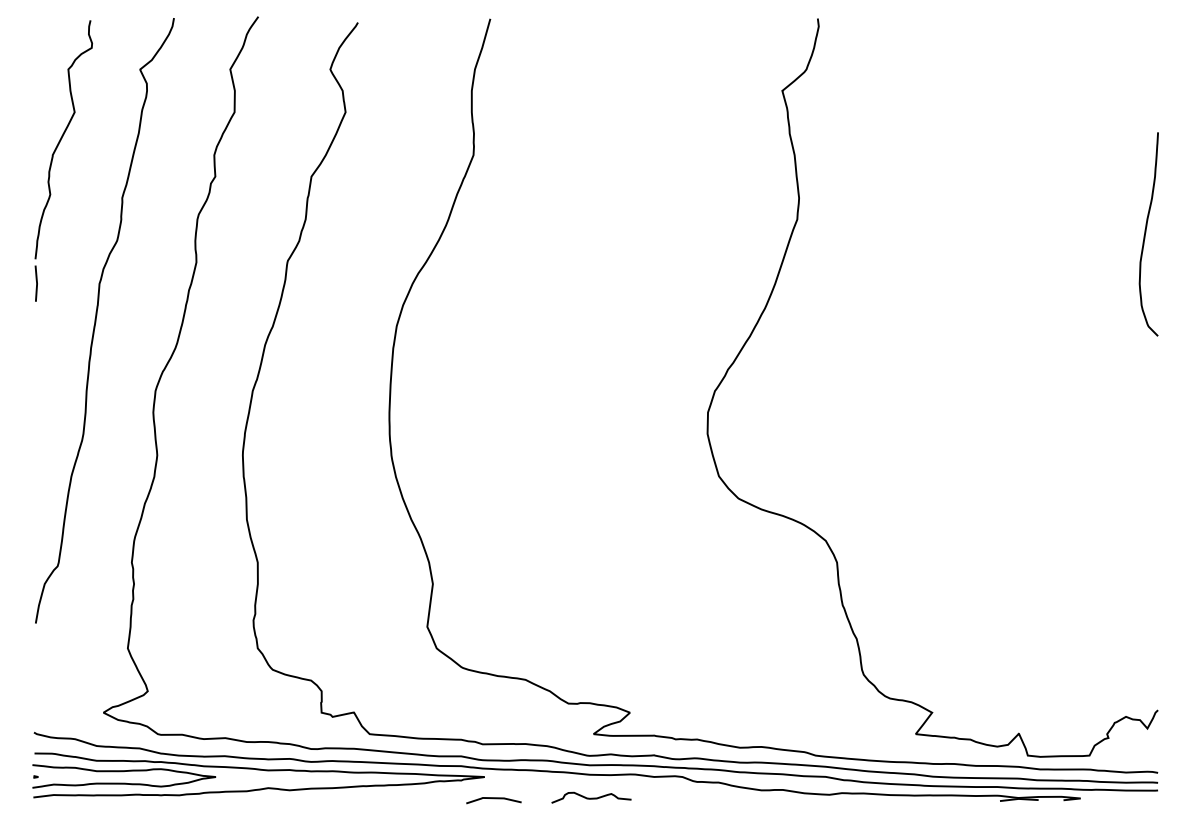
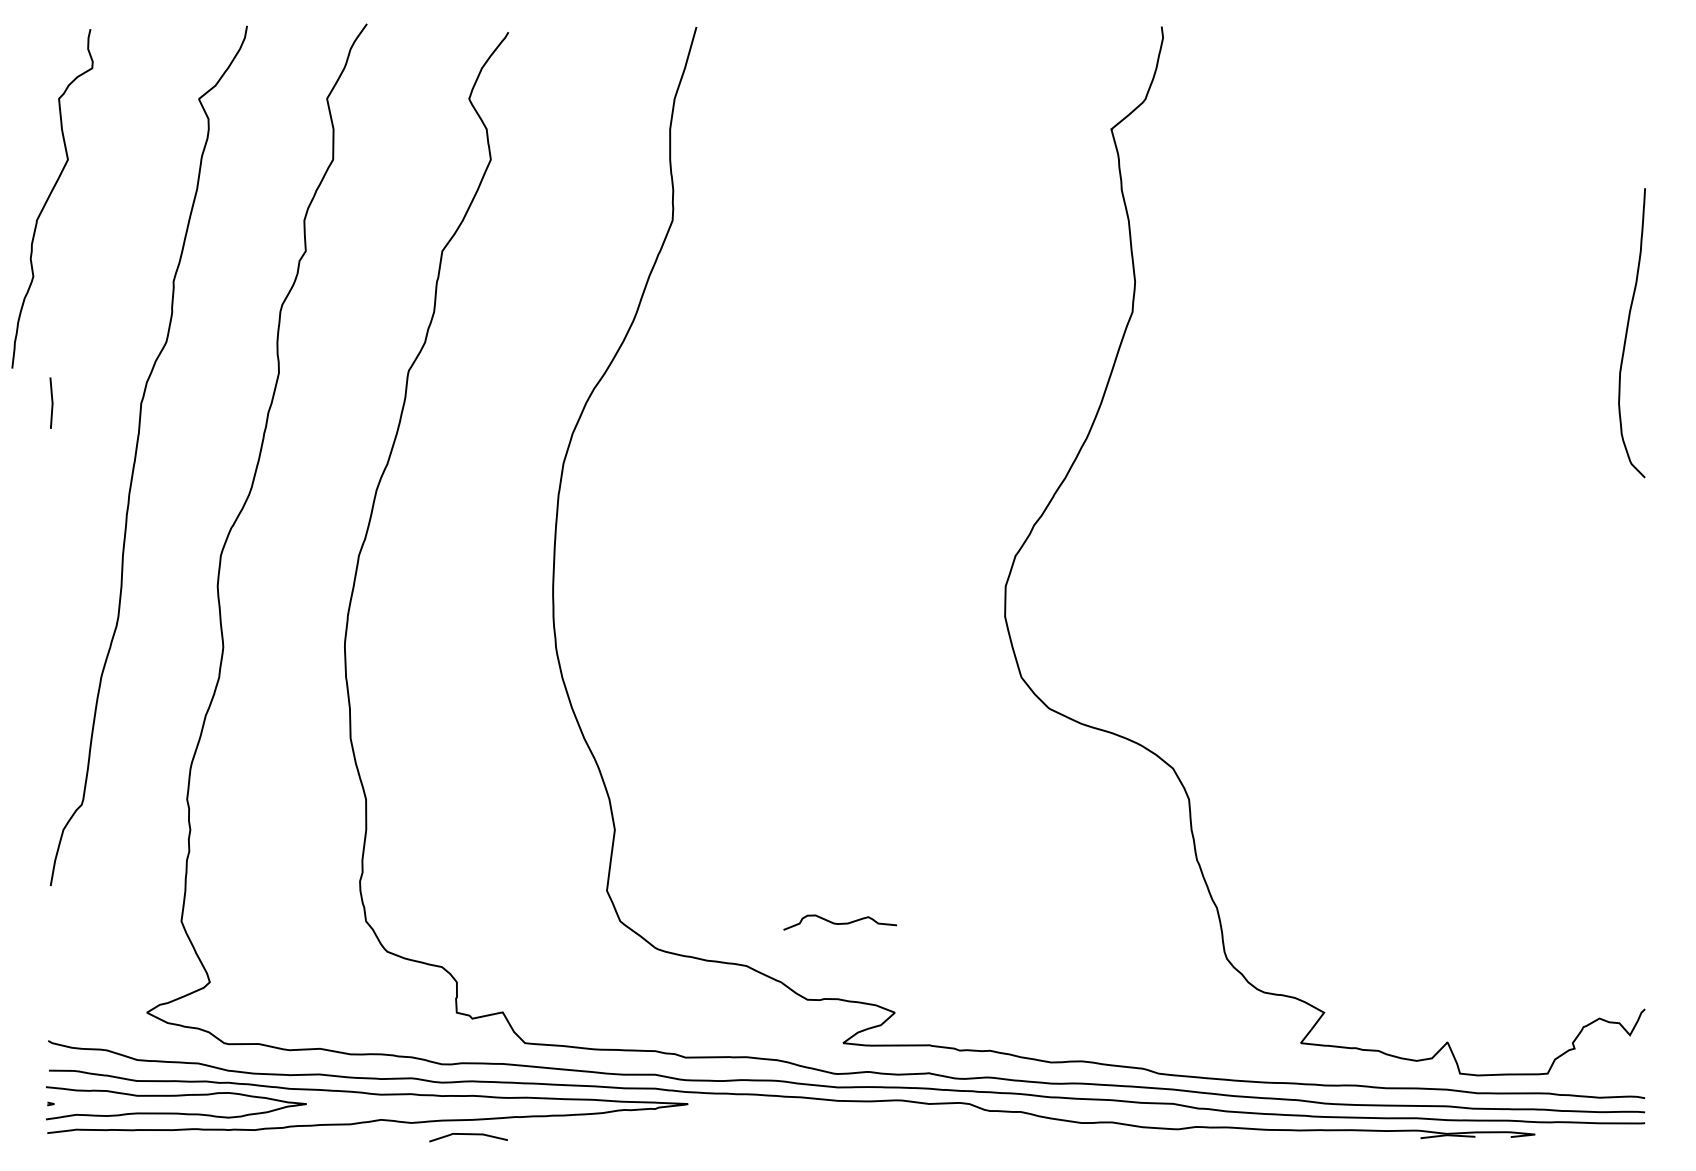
curve: (62, 138) -> (50, 196), moved
curve: (591, 798) -> (839, 923), moved
curve: (493, 799) -> (468, 1135), moved

